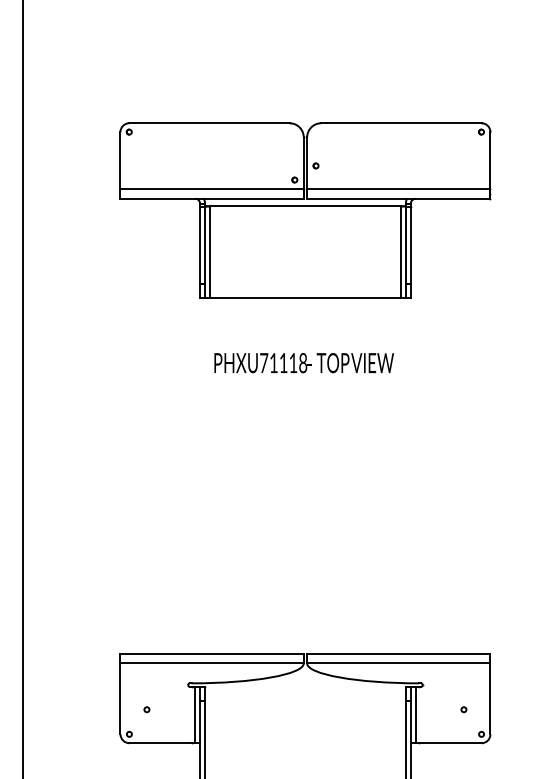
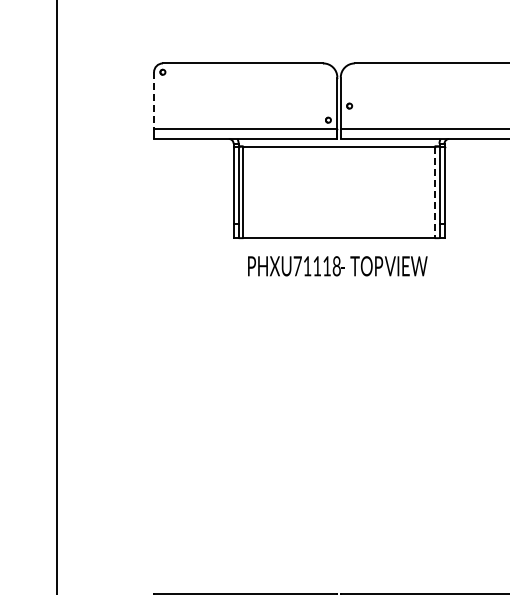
line: (120, 161) -> (154, 101), solid -> dashed
line: (401, 252) -> (435, 192), solid -> dashed
text: (303, 363) -> (337, 266), moved

